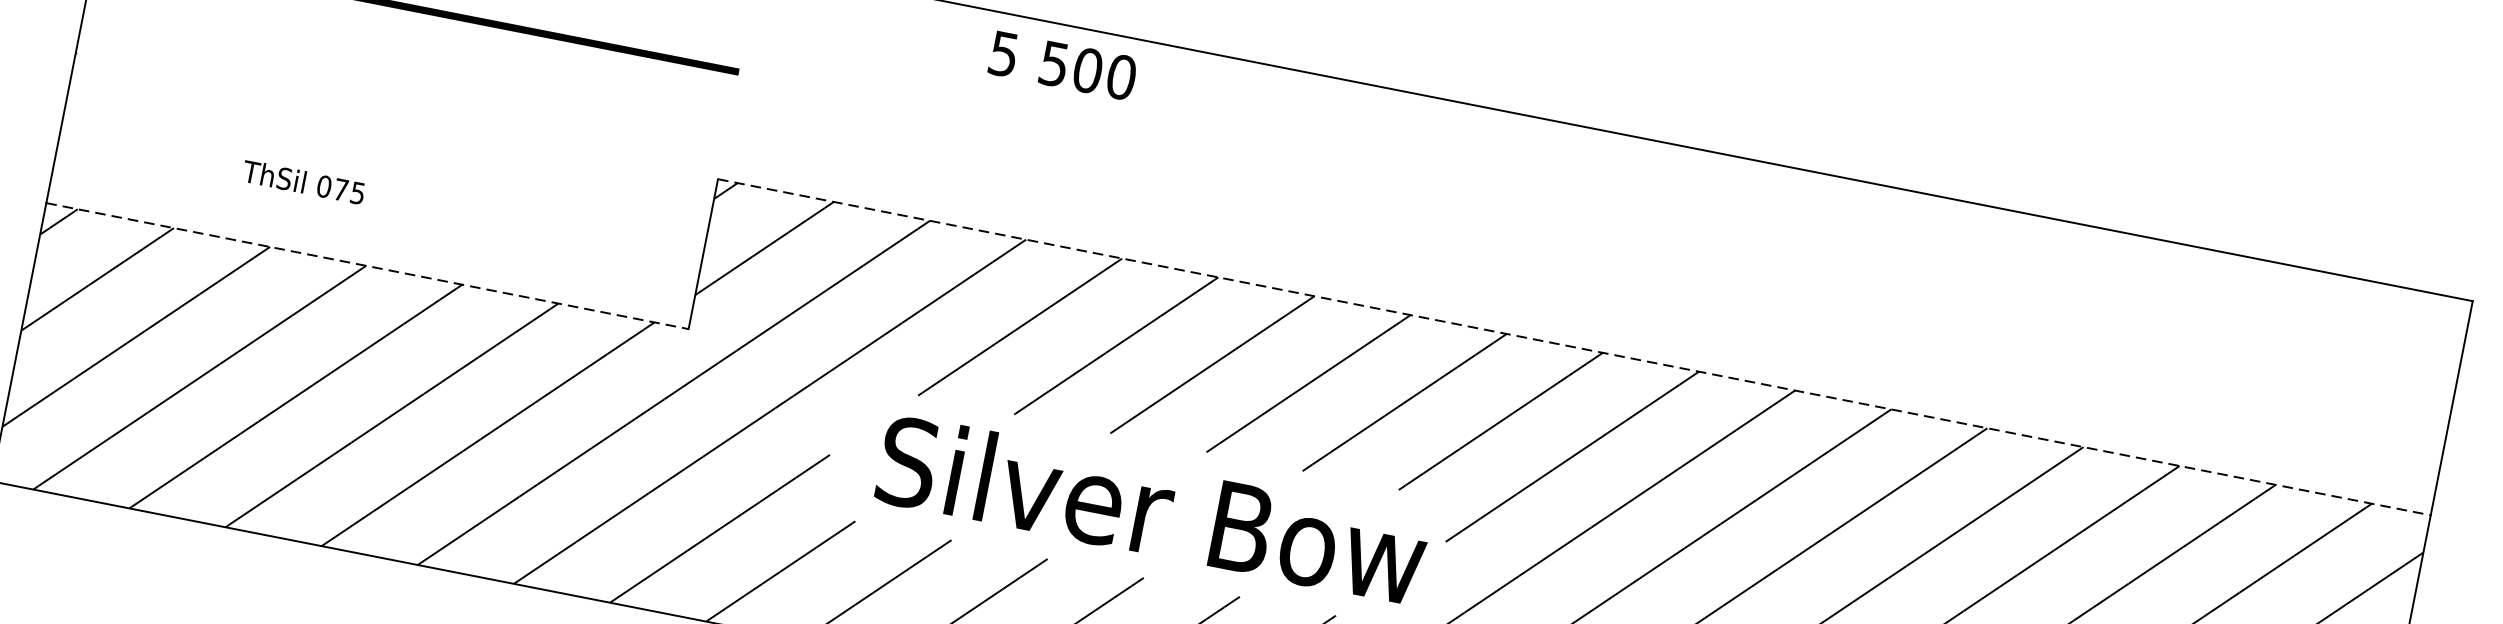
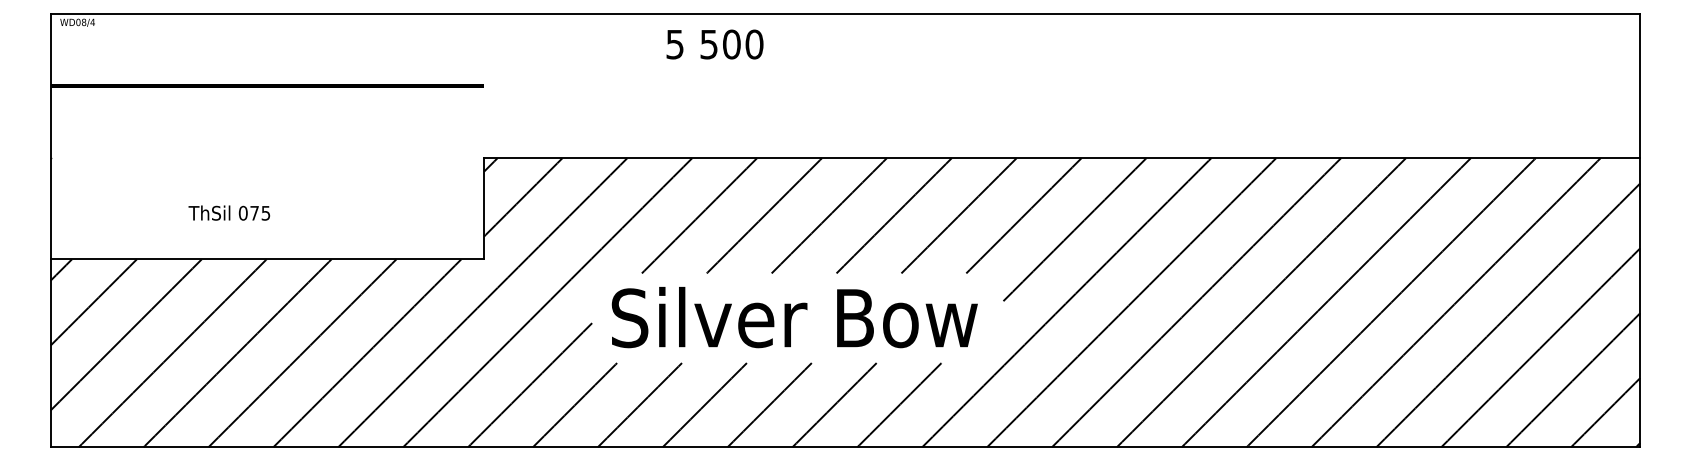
text: (1062, 65) -> (714, 44), moved
text: (304, 181) -> (229, 212), moved
line: (367, 266) -> (267, 259), dashed -> solid
line: (1574, 347) -> (1062, 158), dashed -> solid
text: (1152, 509) -> (794, 317), moved

